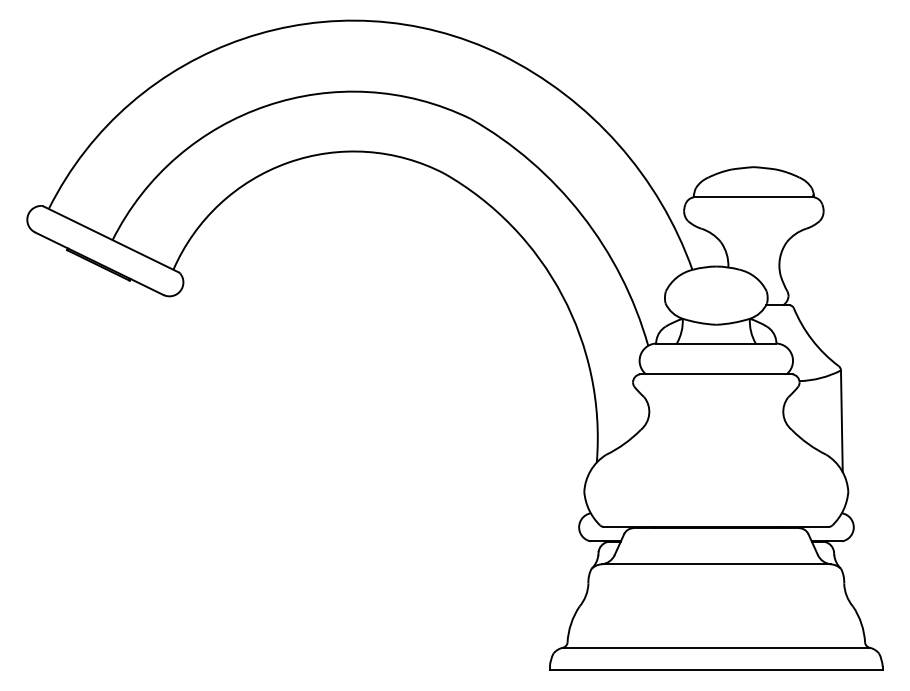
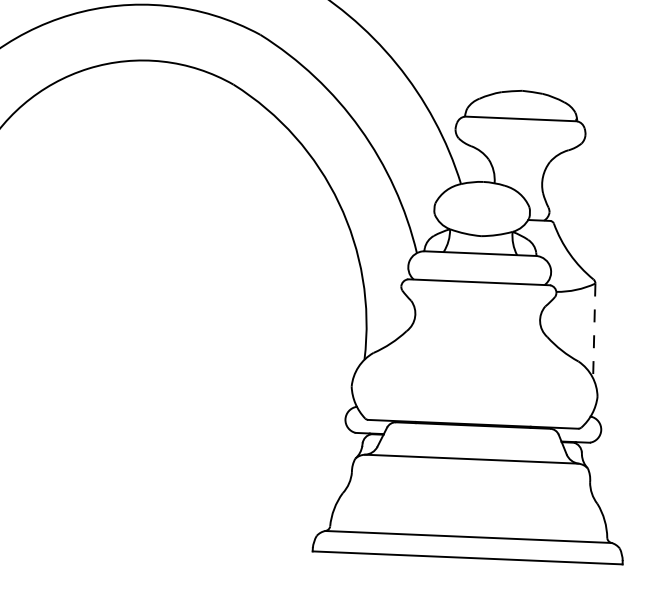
line: (841, 421) -> (593, 331), solid -> dashed

